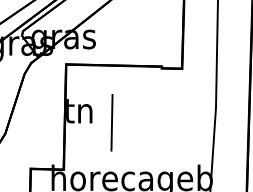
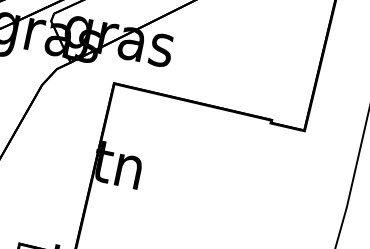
line: (111, 122) -> (169, 195), removed

